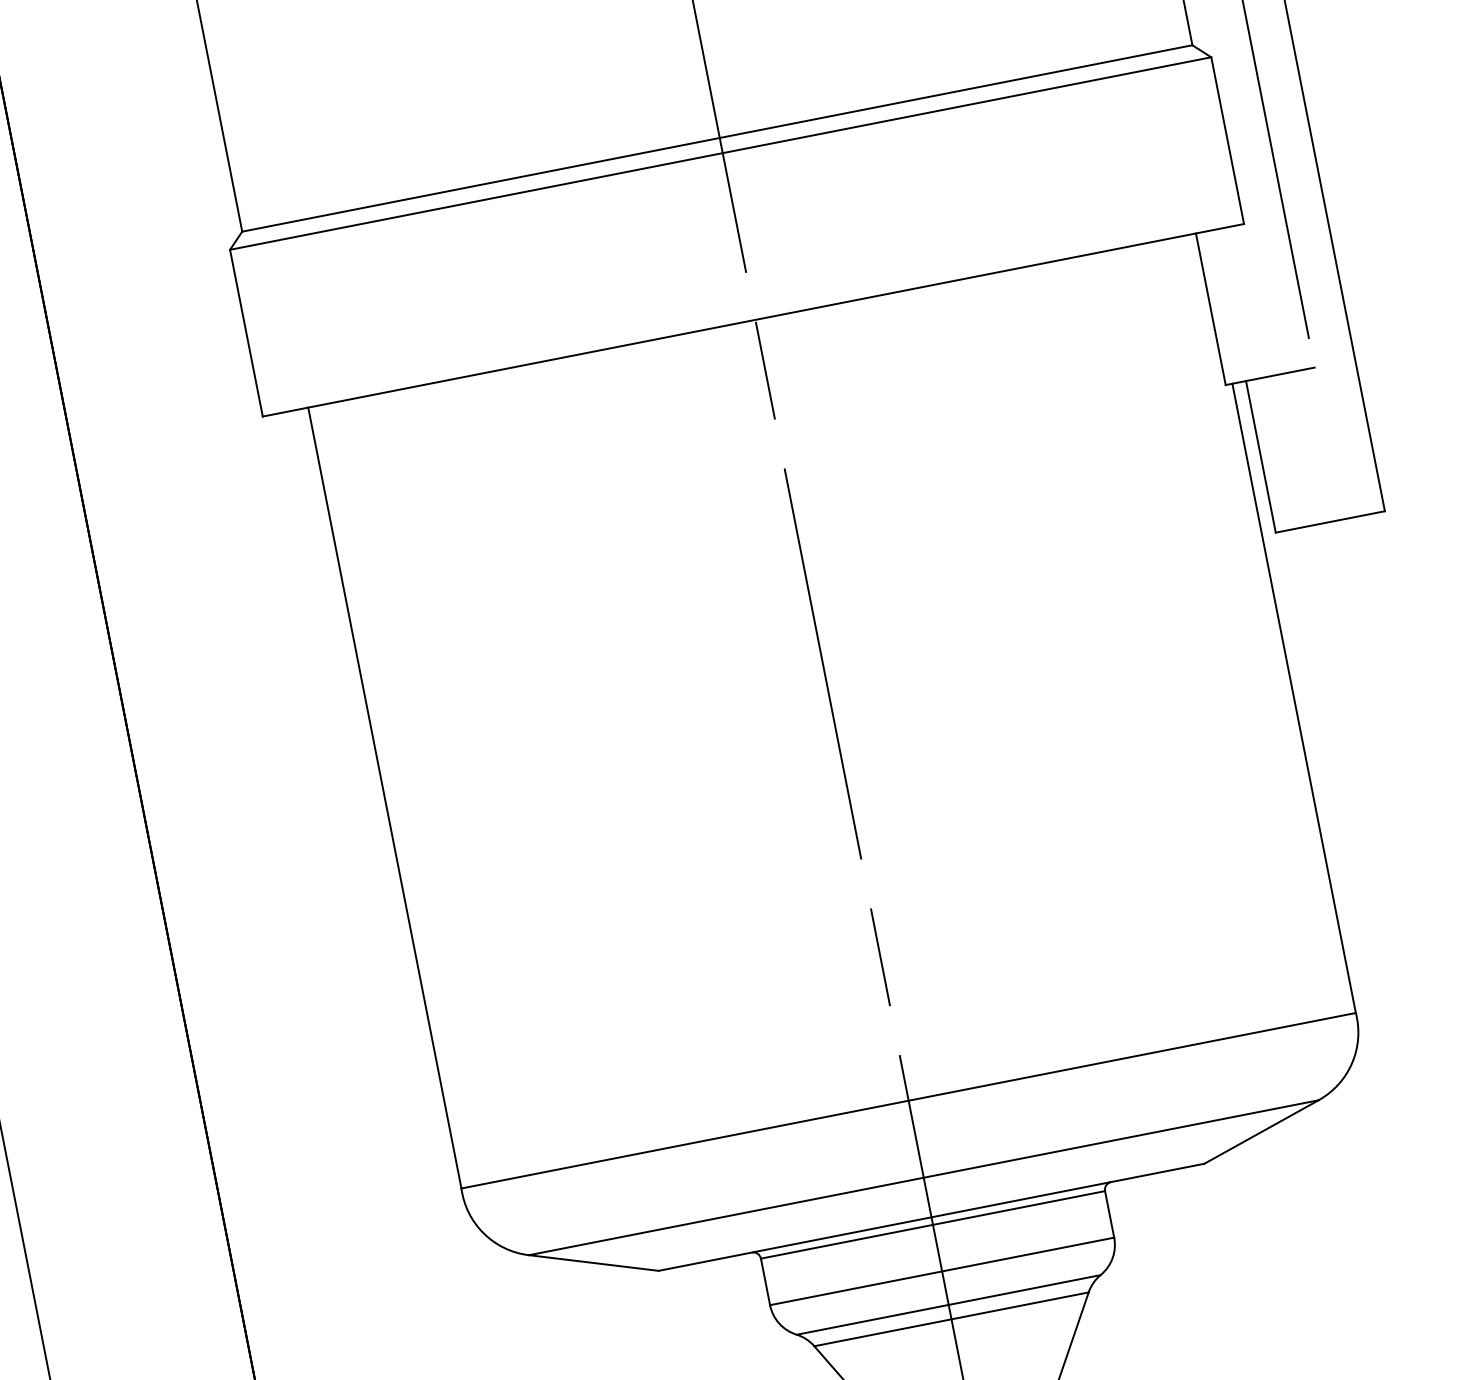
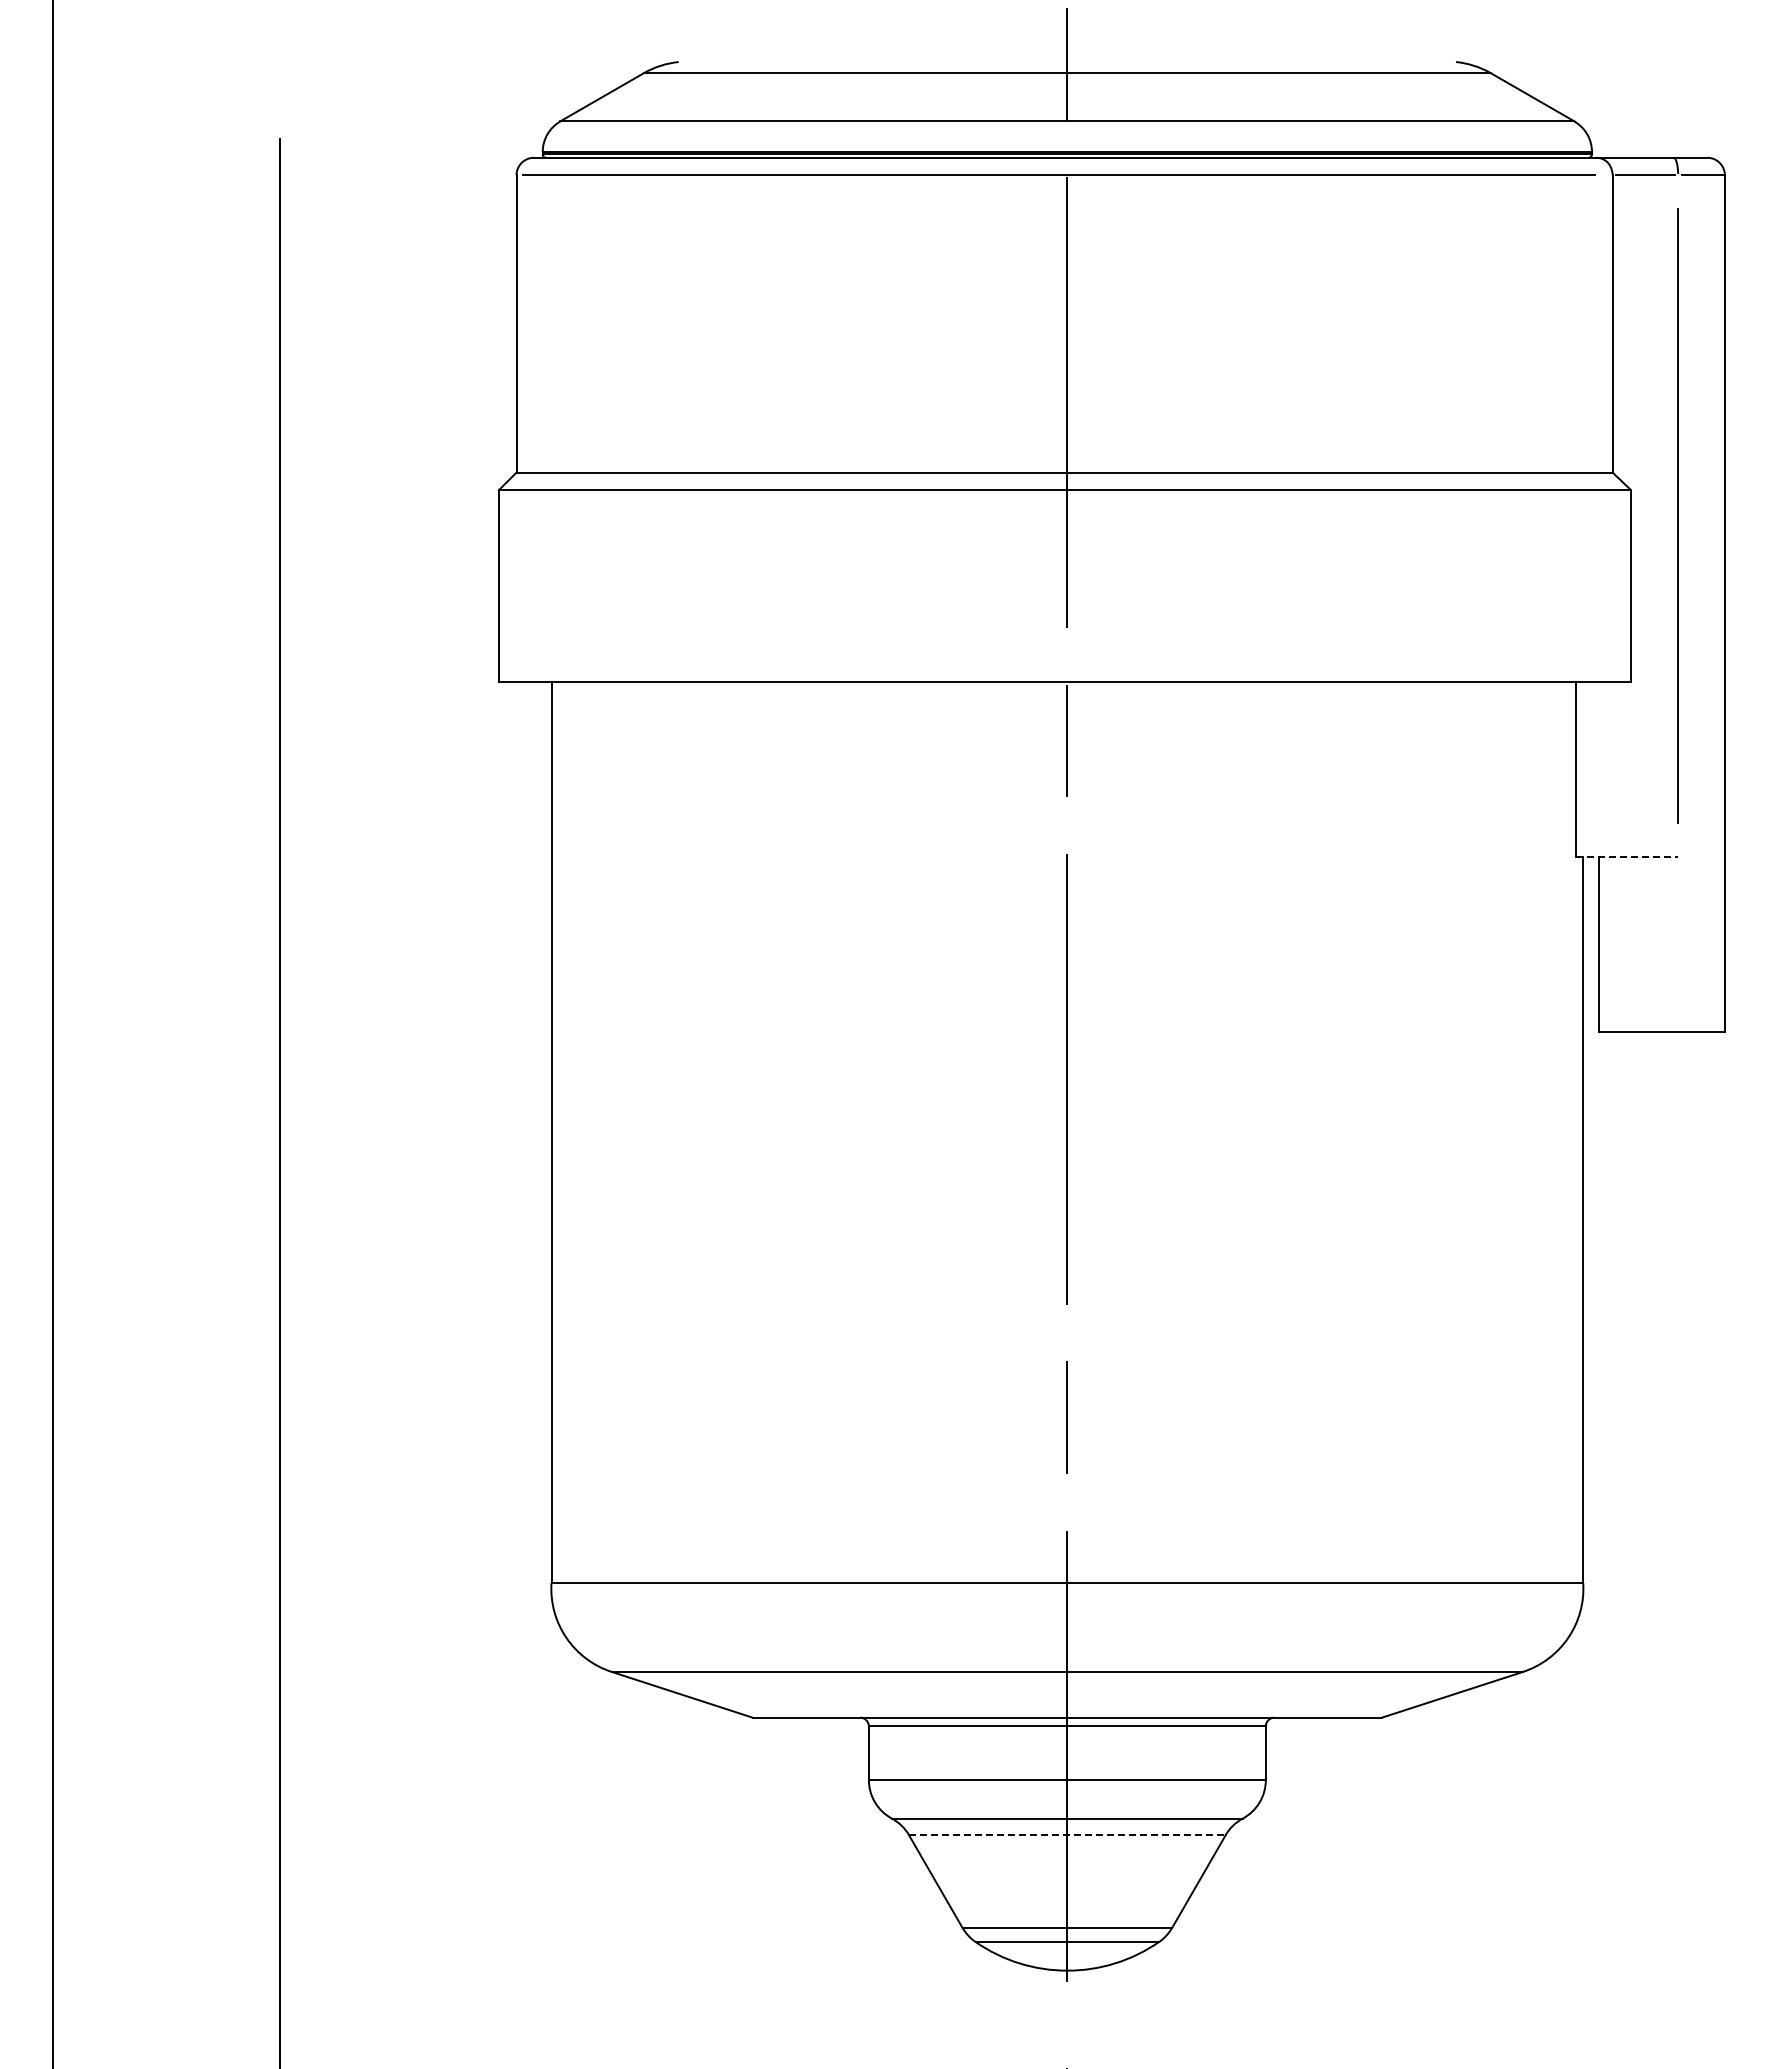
line: (1270, 376) -> (1627, 857), solid -> dashed
line: (951, 1319) -> (1067, 1835), solid -> dashed

